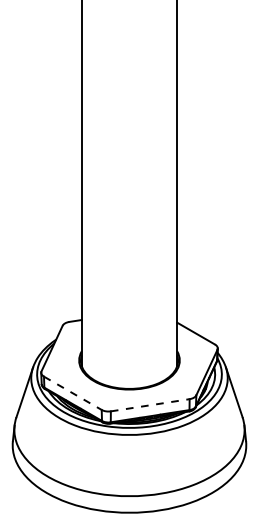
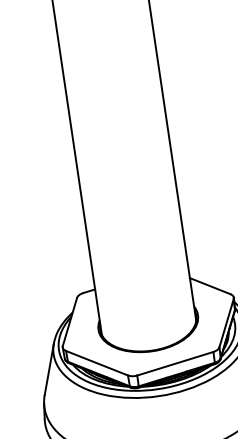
line: (73, 393) -> (97, 363), dashed -> solid
line: (150, 405) -> (175, 363), dashed -> solid

